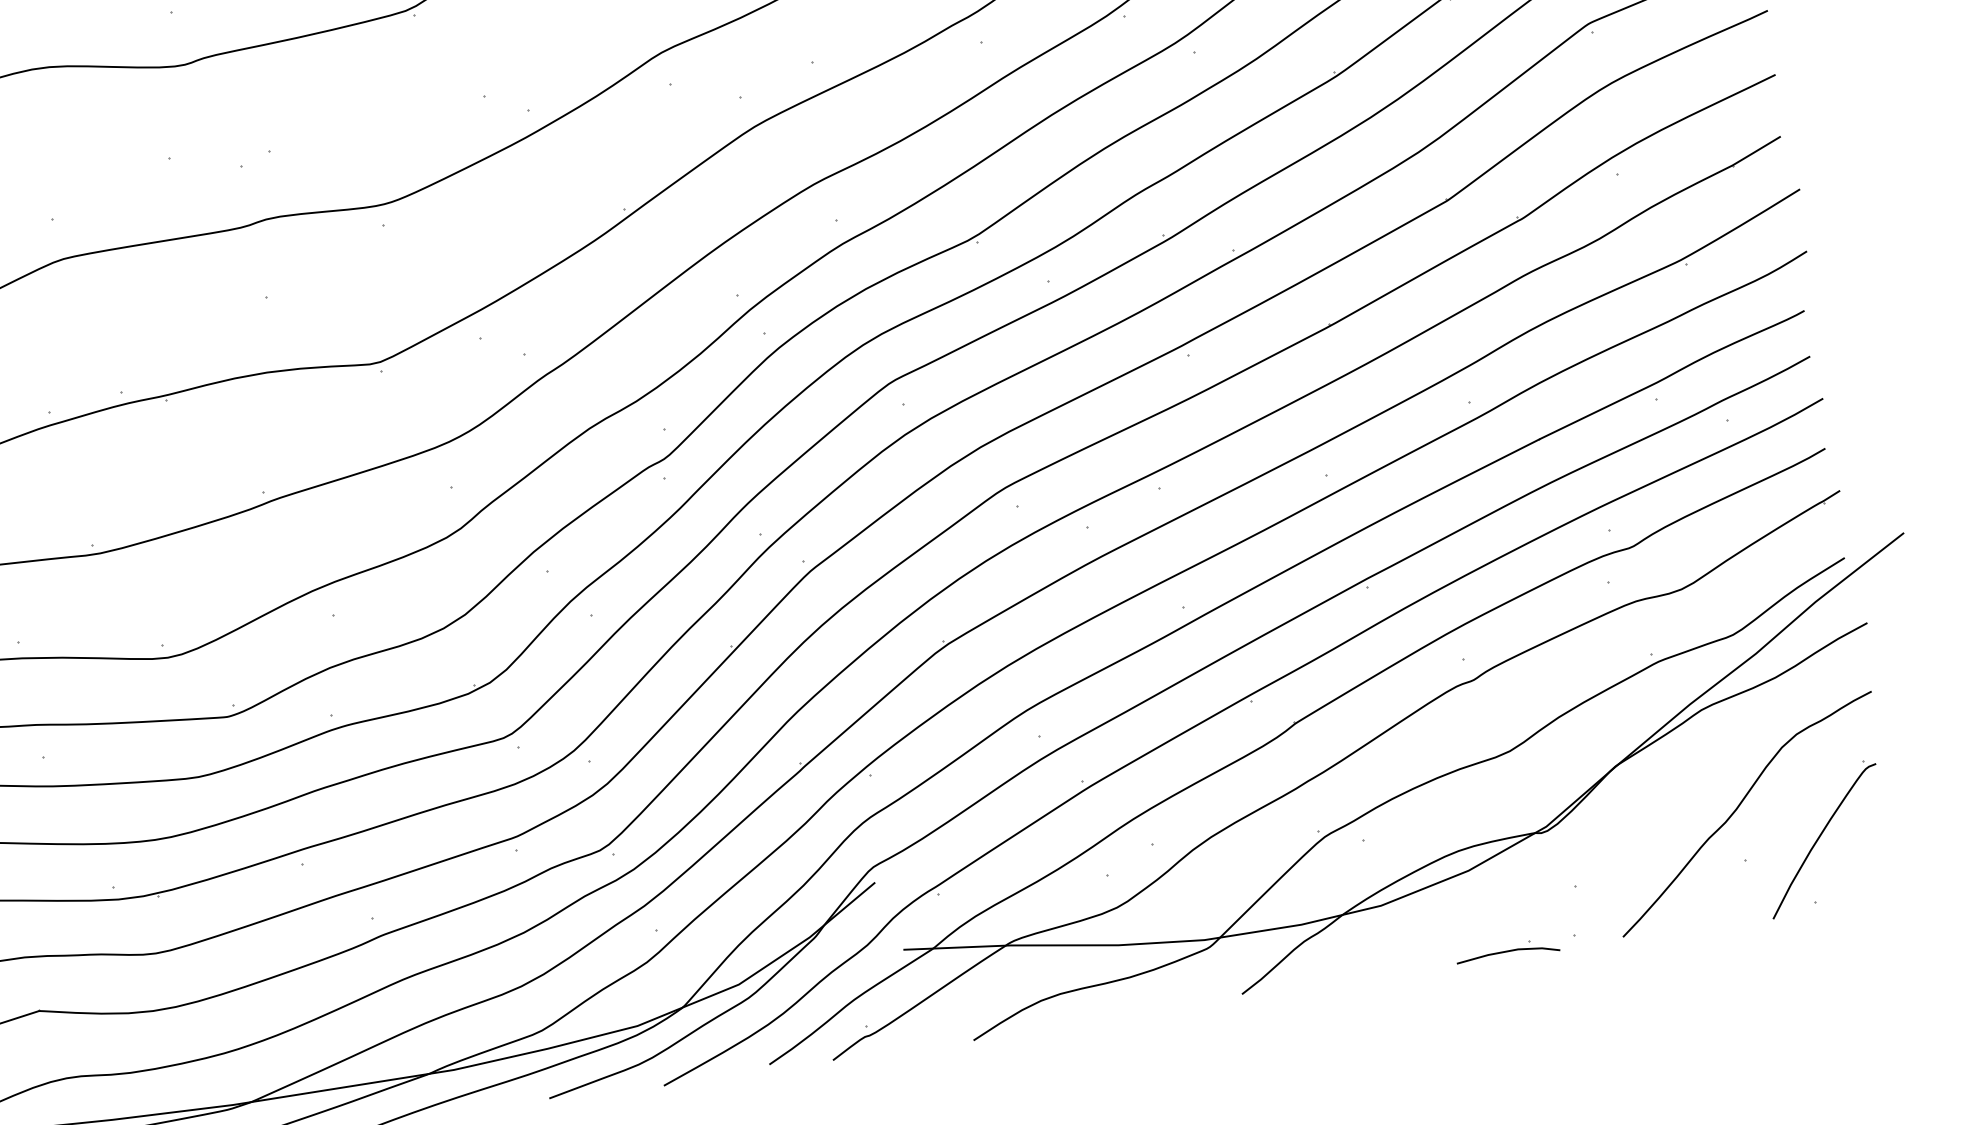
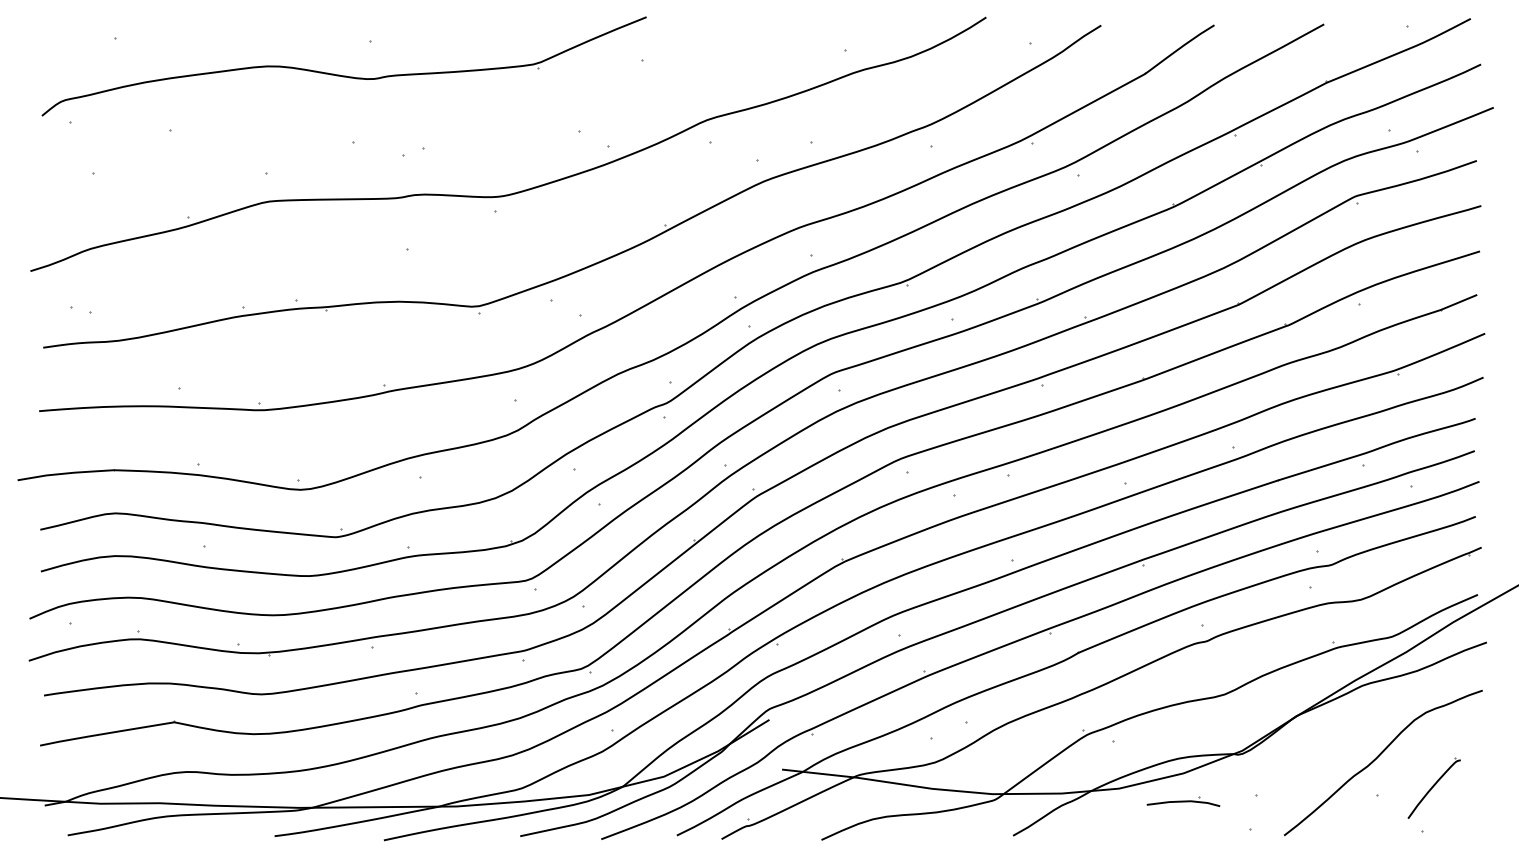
part: (1824, 839) -> (1434, 788), size x0.6
part: (1507, 951) -> (1183, 801), moved

